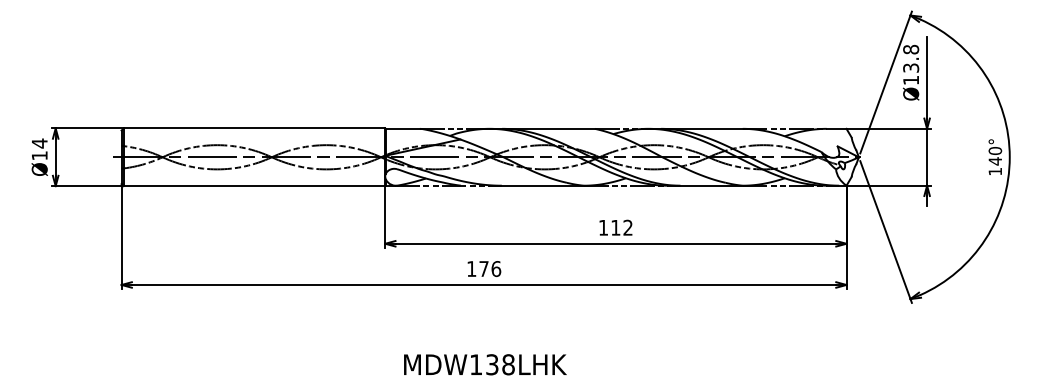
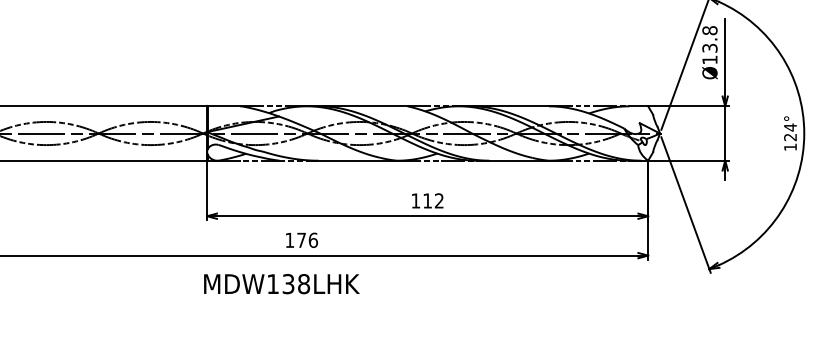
text: (995, 155) -> (790, 131), 140° -> 124°
text: (485, 364) -> (281, 283), moved

